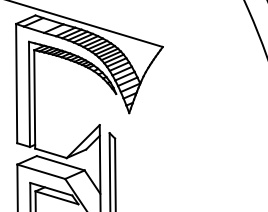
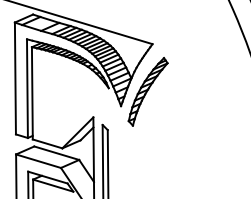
part: (157, 97) -> (147, 91), added

